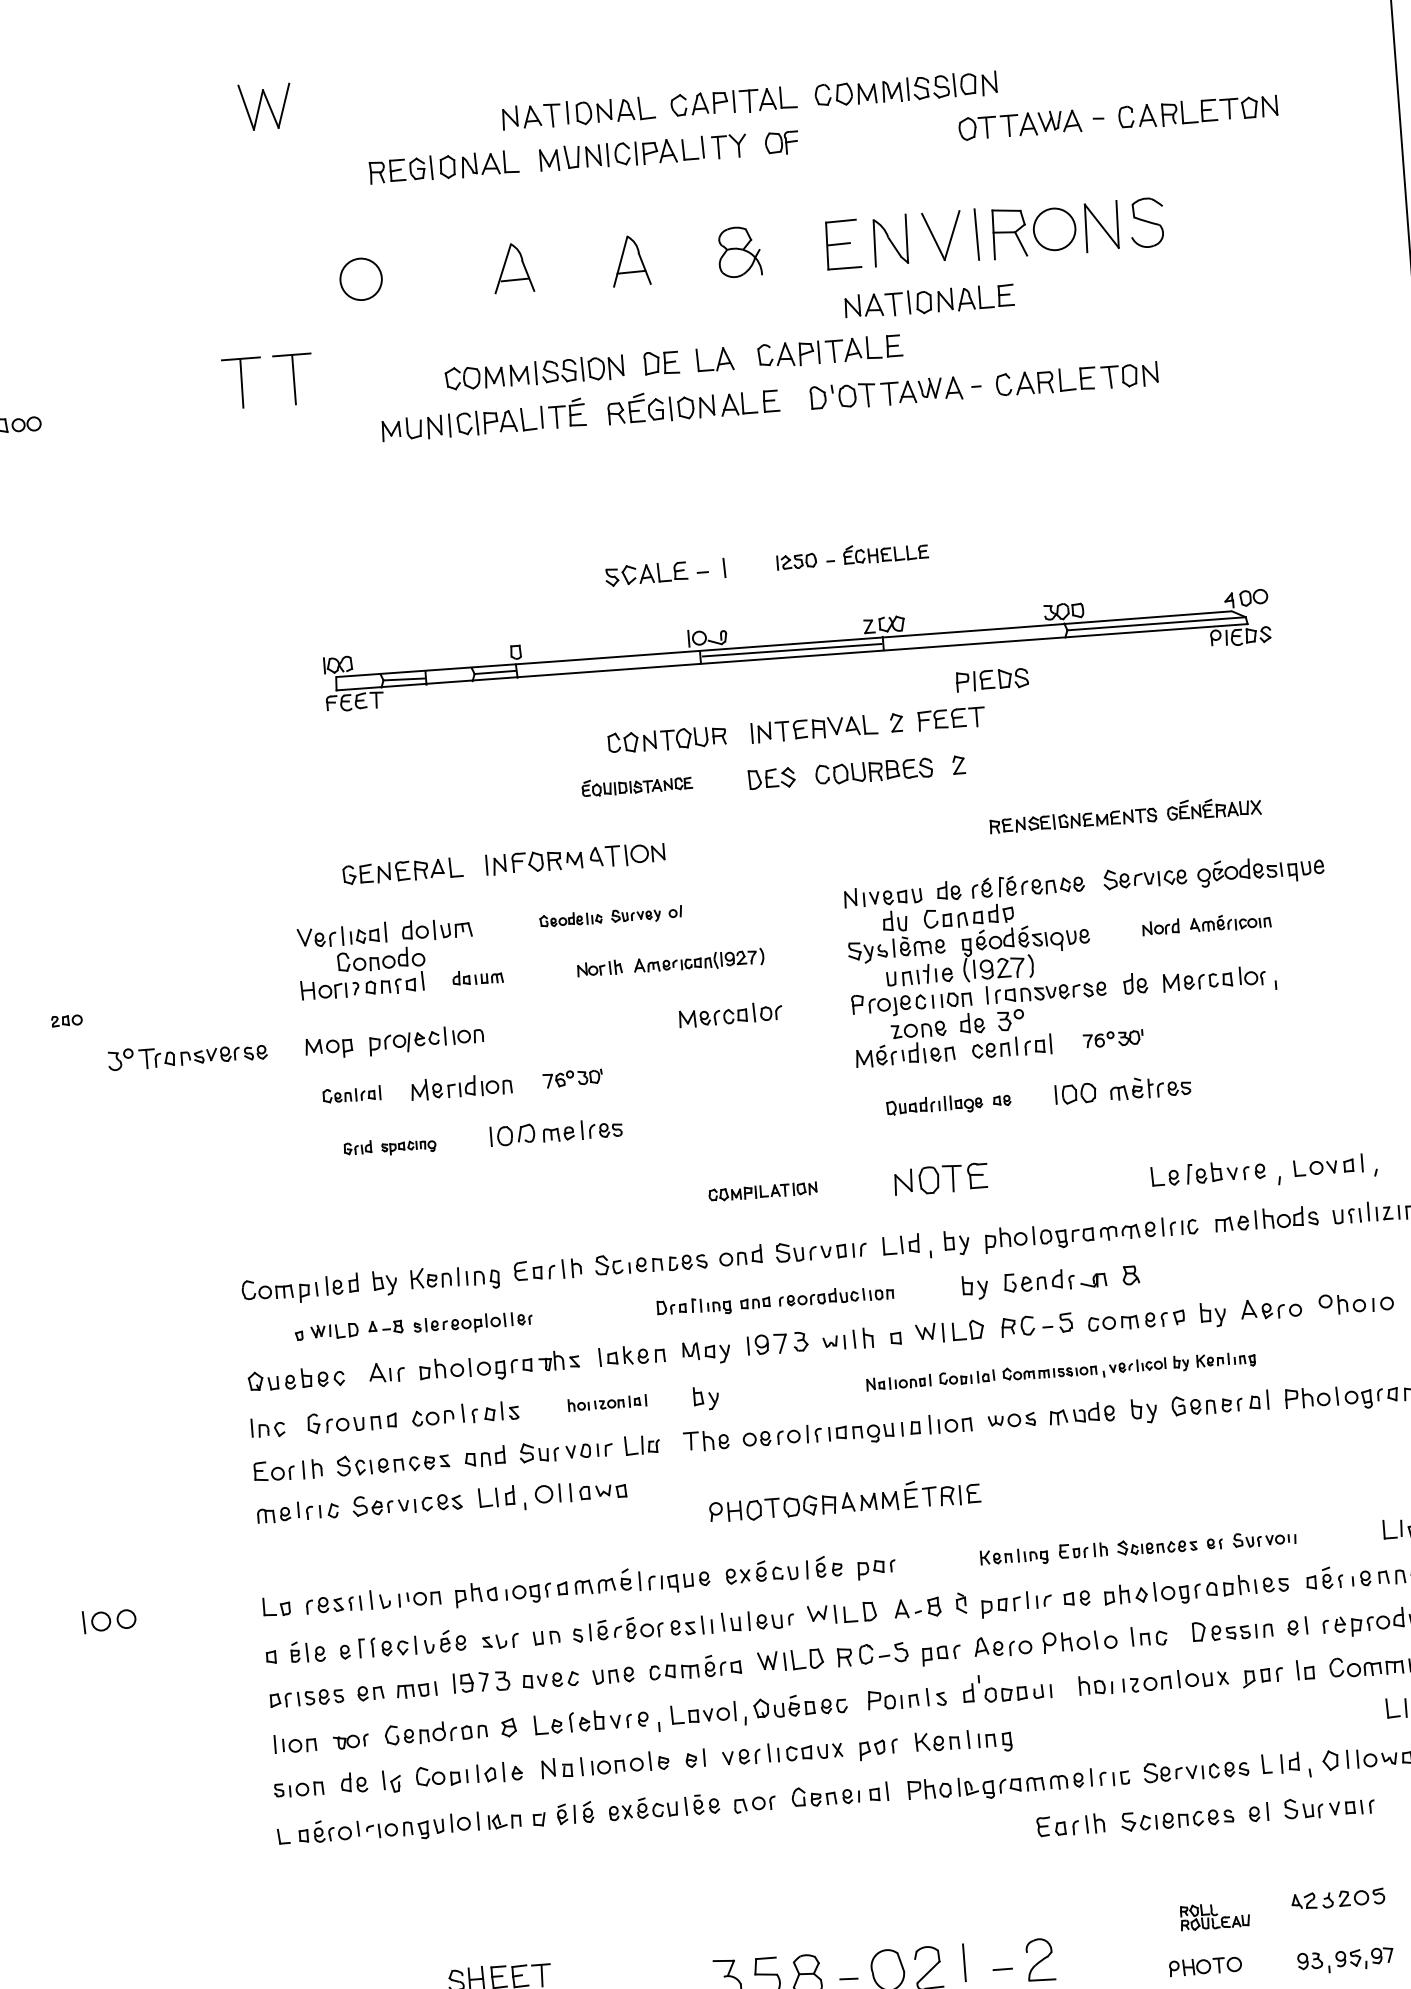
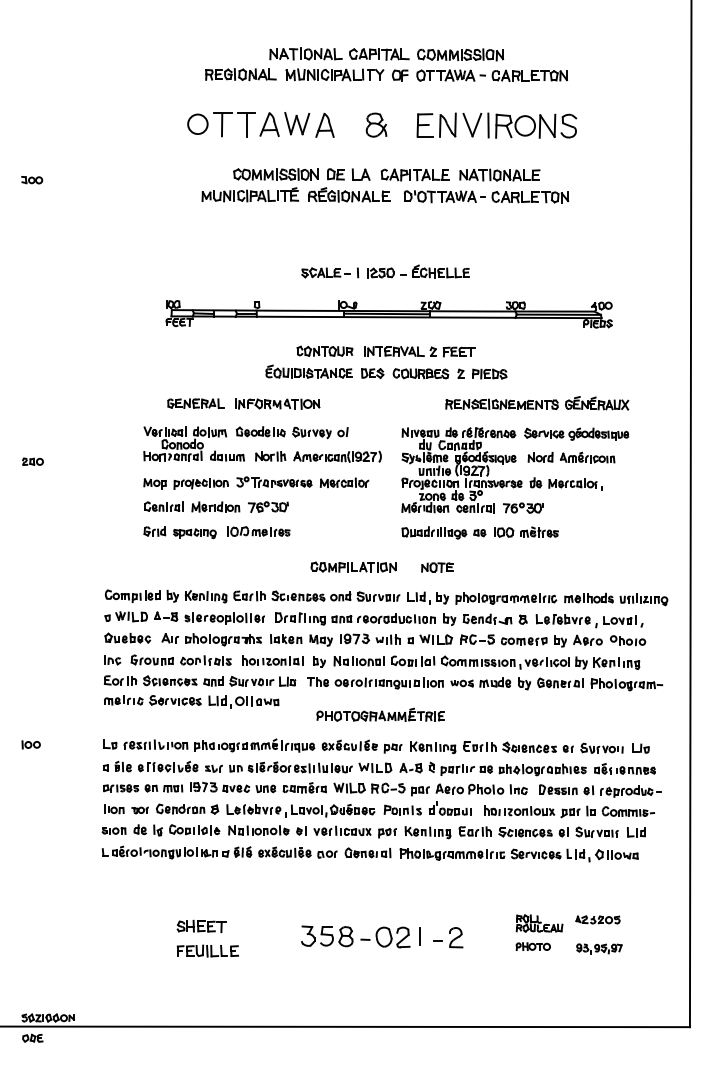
part: (266, 105) -> (297, 123), moved
part: (1116, 117) -> (491, 75), moved
part: (928, 299) -> (499, 174), moved
part: (244, 380) -> (223, 123), moved
part: (852, 555) -> (418, 271), size x1.43
part: (991, 678) -> (489, 373), moved
part: (635, 784) -> (308, 371), size x1.67
part: (1125, 815) -> (537, 403), size x1.43
part: (609, 916) -> (291, 432), size x1.67
part: (1206, 924) -> (571, 457), size x1.43
part: (670, 963) -> (318, 456), size x1.43
part: (477, 975) -> (227, 455), size x1.43
part: (65, 1020) -> (32, 461), size x1.43
part: (1113, 1037) -> (523, 507), size x1.43
part: (187, 1053) -> (274, 481), moved
part: (572, 1077) -> (268, 506), size x1.43
part: (350, 1094) -> (163, 506), size x1.43
part: (947, 1103) -> (443, 532), size x1.43
part: (388, 1146) -> (179, 532), size x1.67
part: (1264, 1173) -> (589, 621), moved
part: (940, 1178) -> (437, 567), size x0.71
part: (762, 1190) -> (353, 566), size x1.67
part: (775, 1300) -> (355, 618), size x1.43
part: (413, 1325) -> (184, 617), size x1.43
part: (1060, 1372) -> (486, 662), size x1.67
part: (606, 1402) -> (272, 660), size x1.67
part: (1137, 1547) -> (516, 747), size x1.43
part: (107, 1620) -> (30, 744), size x0.71
part: (1204, 1814) -> (538, 831), moved
part: (1214, 1916) -> (539, 923), size x1.43

